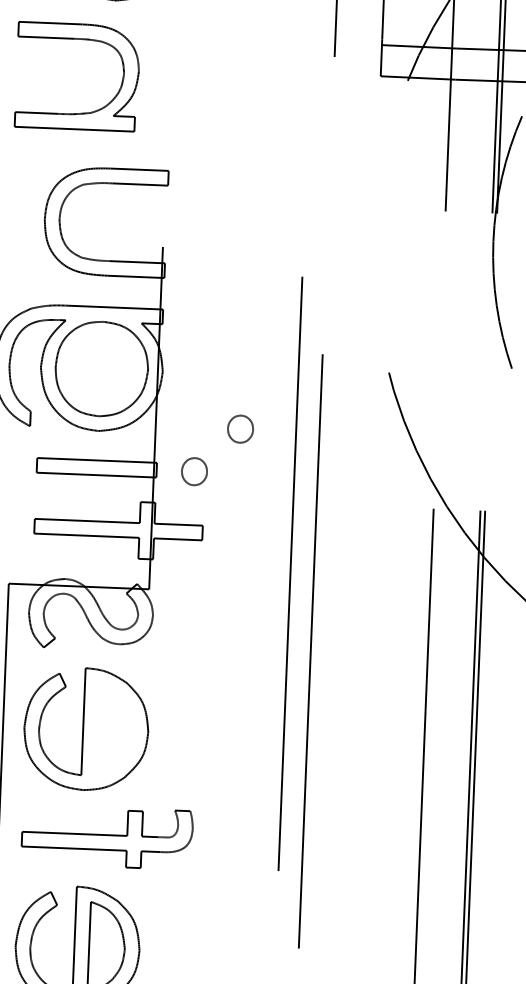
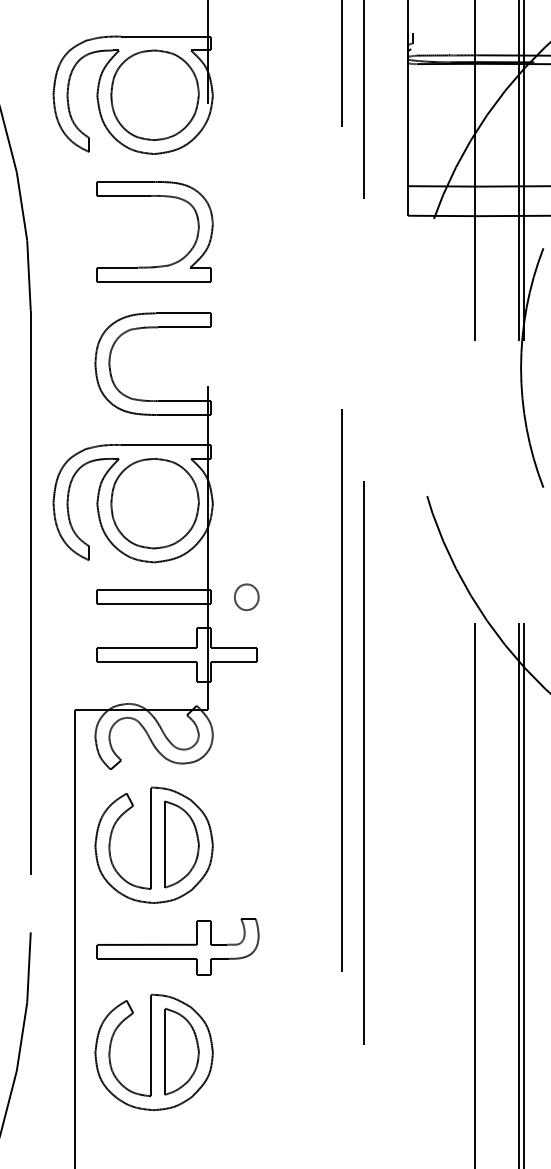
part: (79, 112) -> (158, 265), moved
part: (240, 429) -> (288, 555), removed
part: (115, 729) -> (181, 844), added

